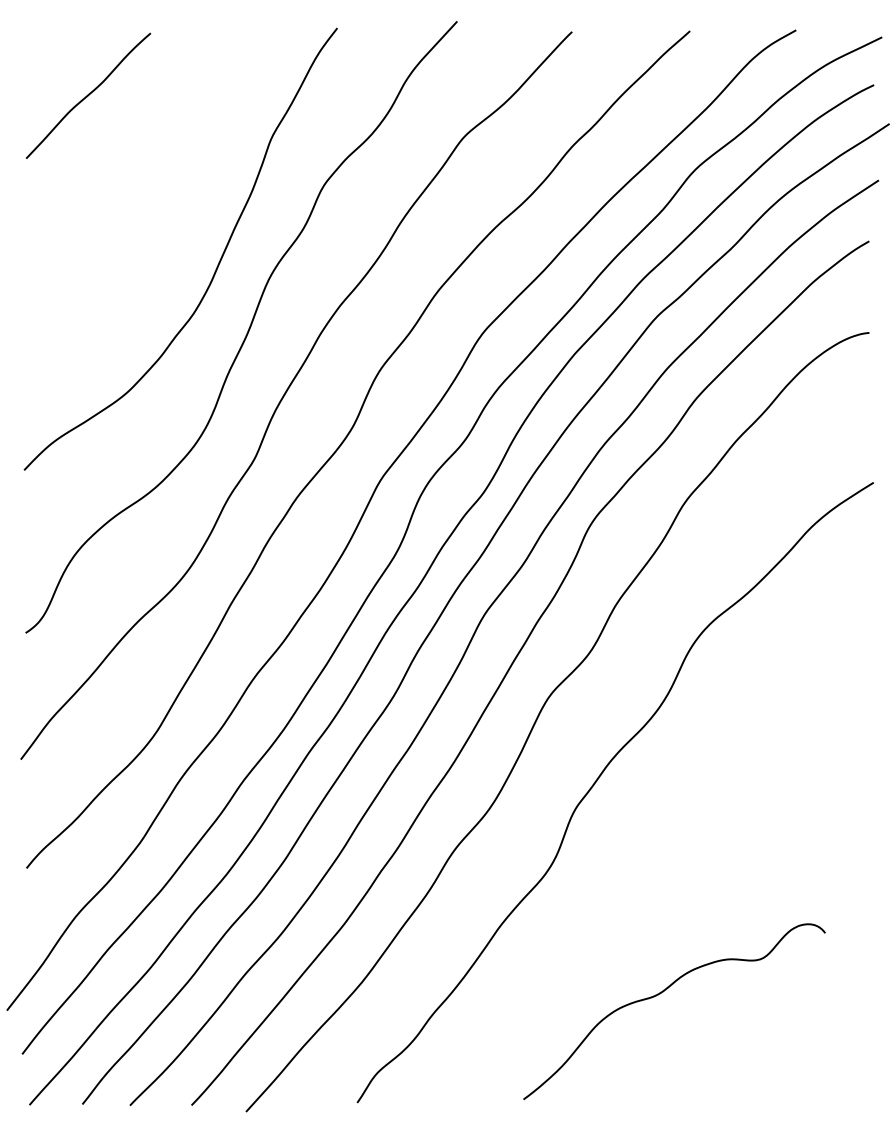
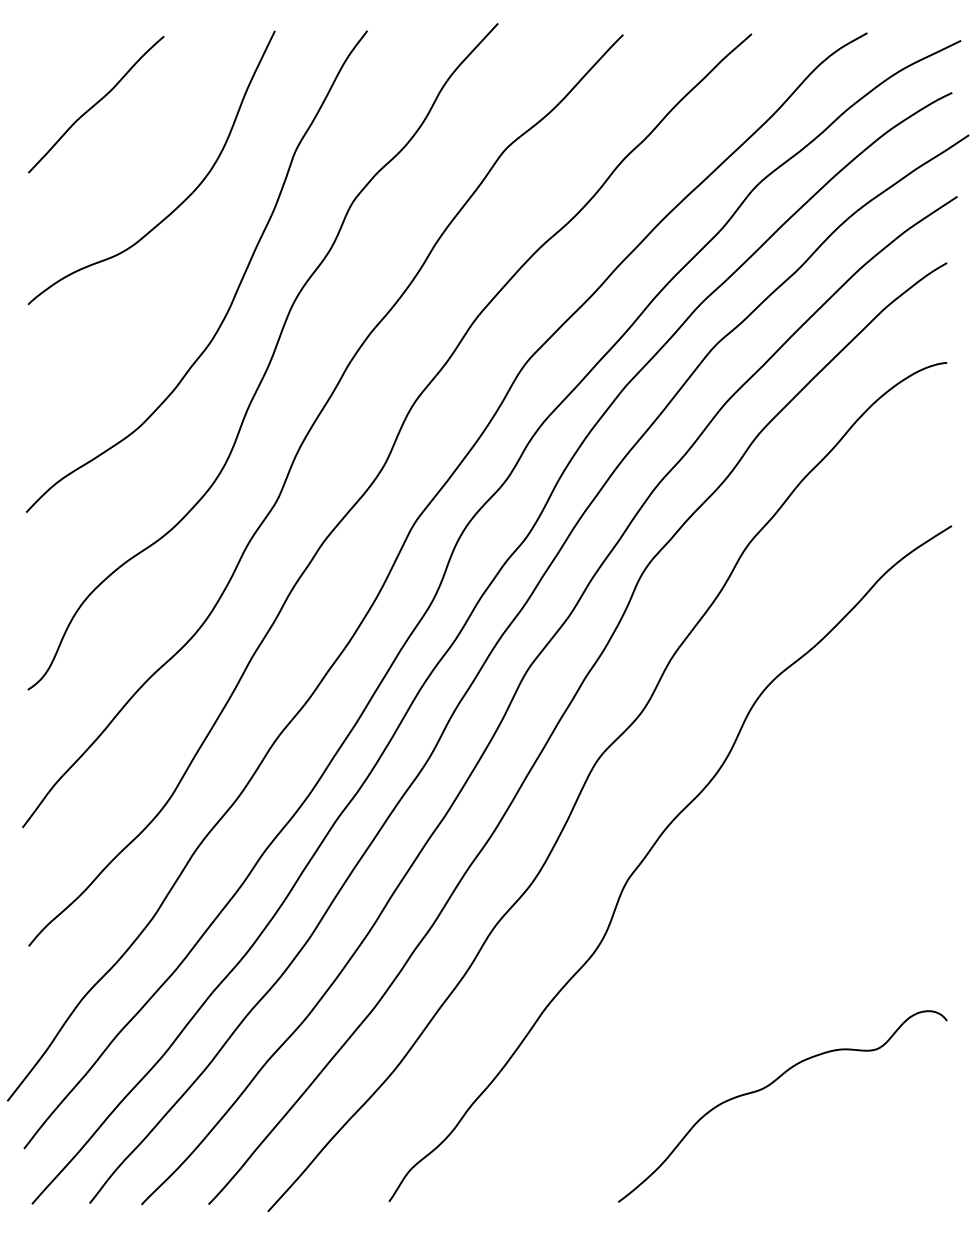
curve: (169, 182) -> (184, 199), added
curve: (663, 992) -> (770, 1085), moved

